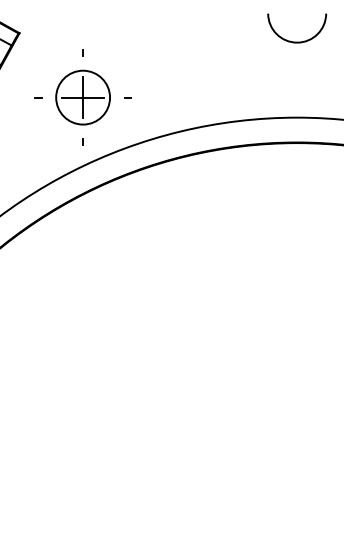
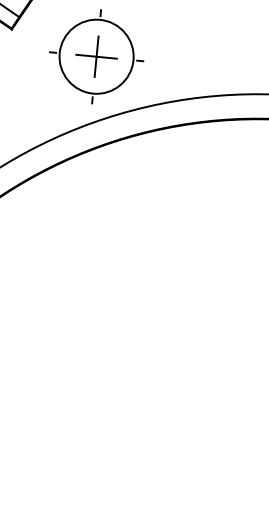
circle: (83, 97) -> (96, 56), size x1.4

